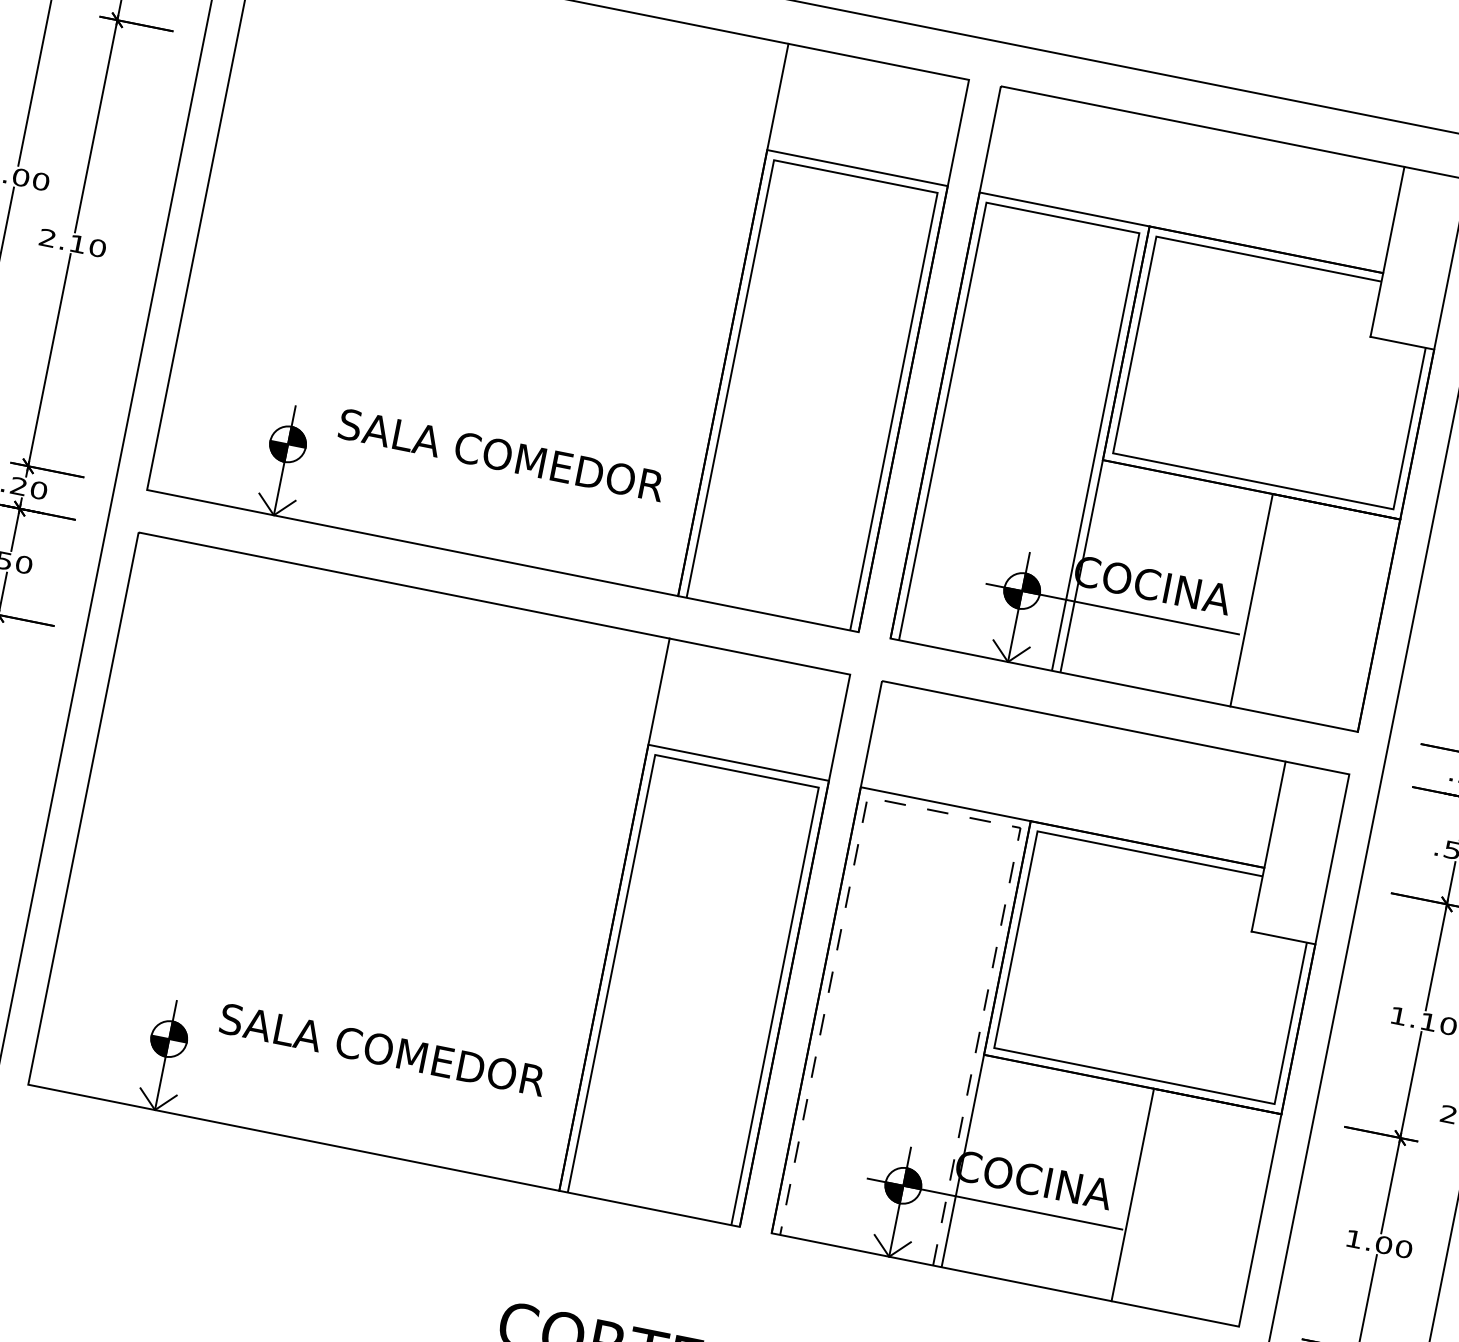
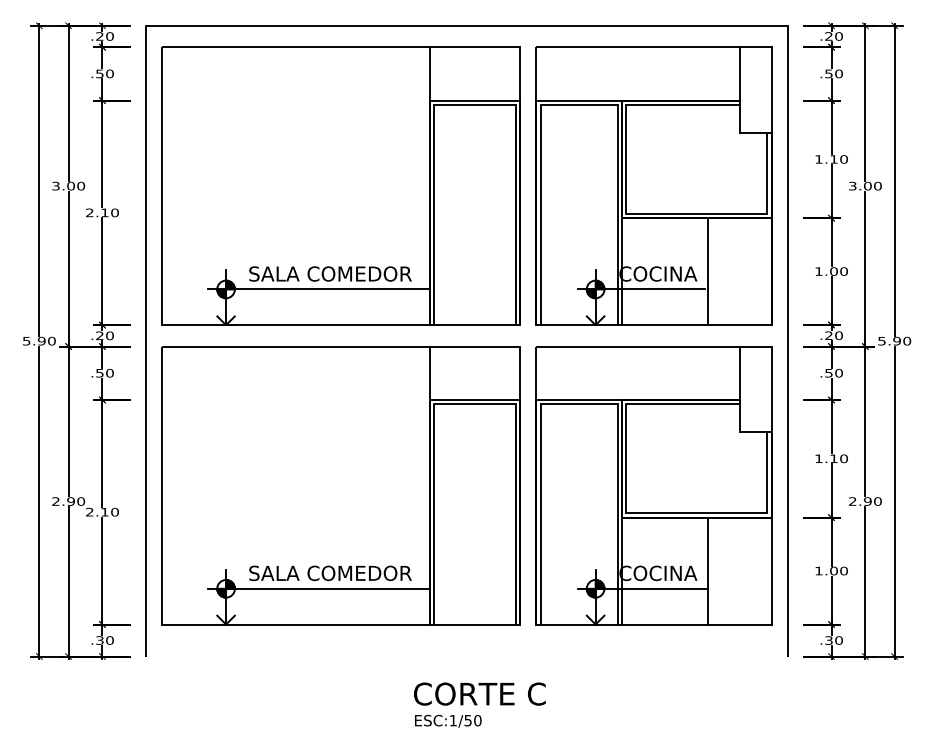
line: (471, 481) -> (318, 289), added
line: (942, 812) -> (578, 404), dashed -> solid
line: (352, 1075) -> (318, 588), added

